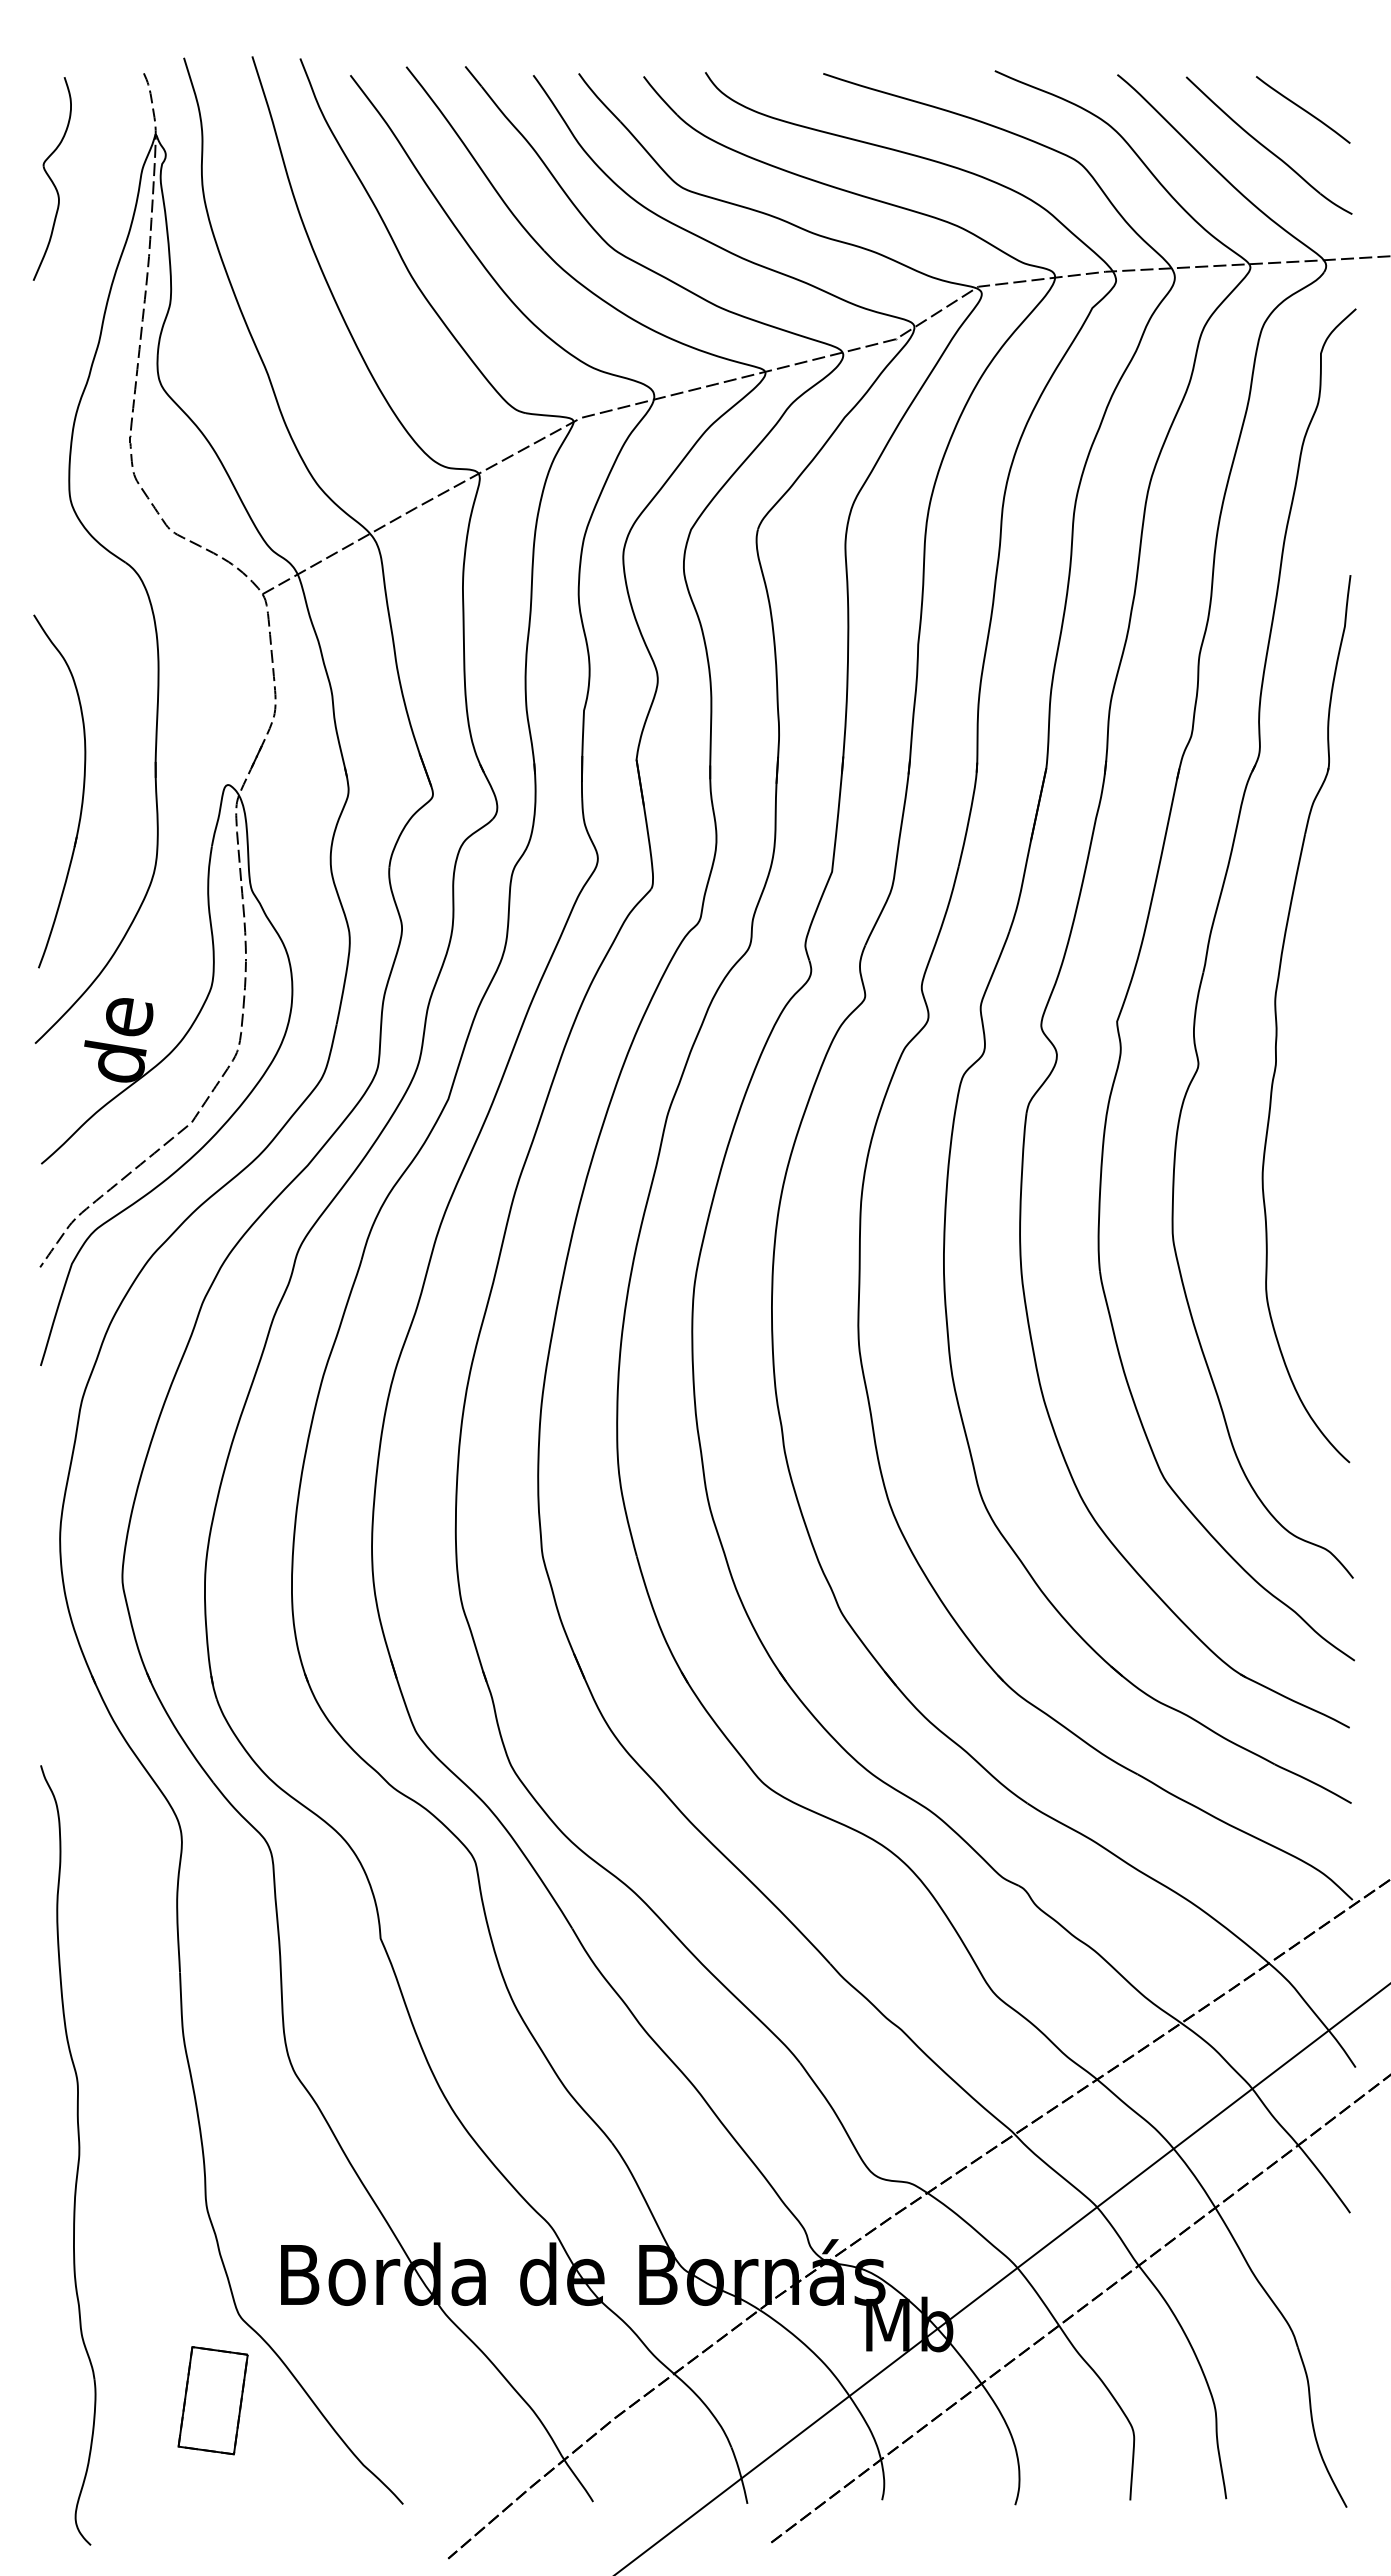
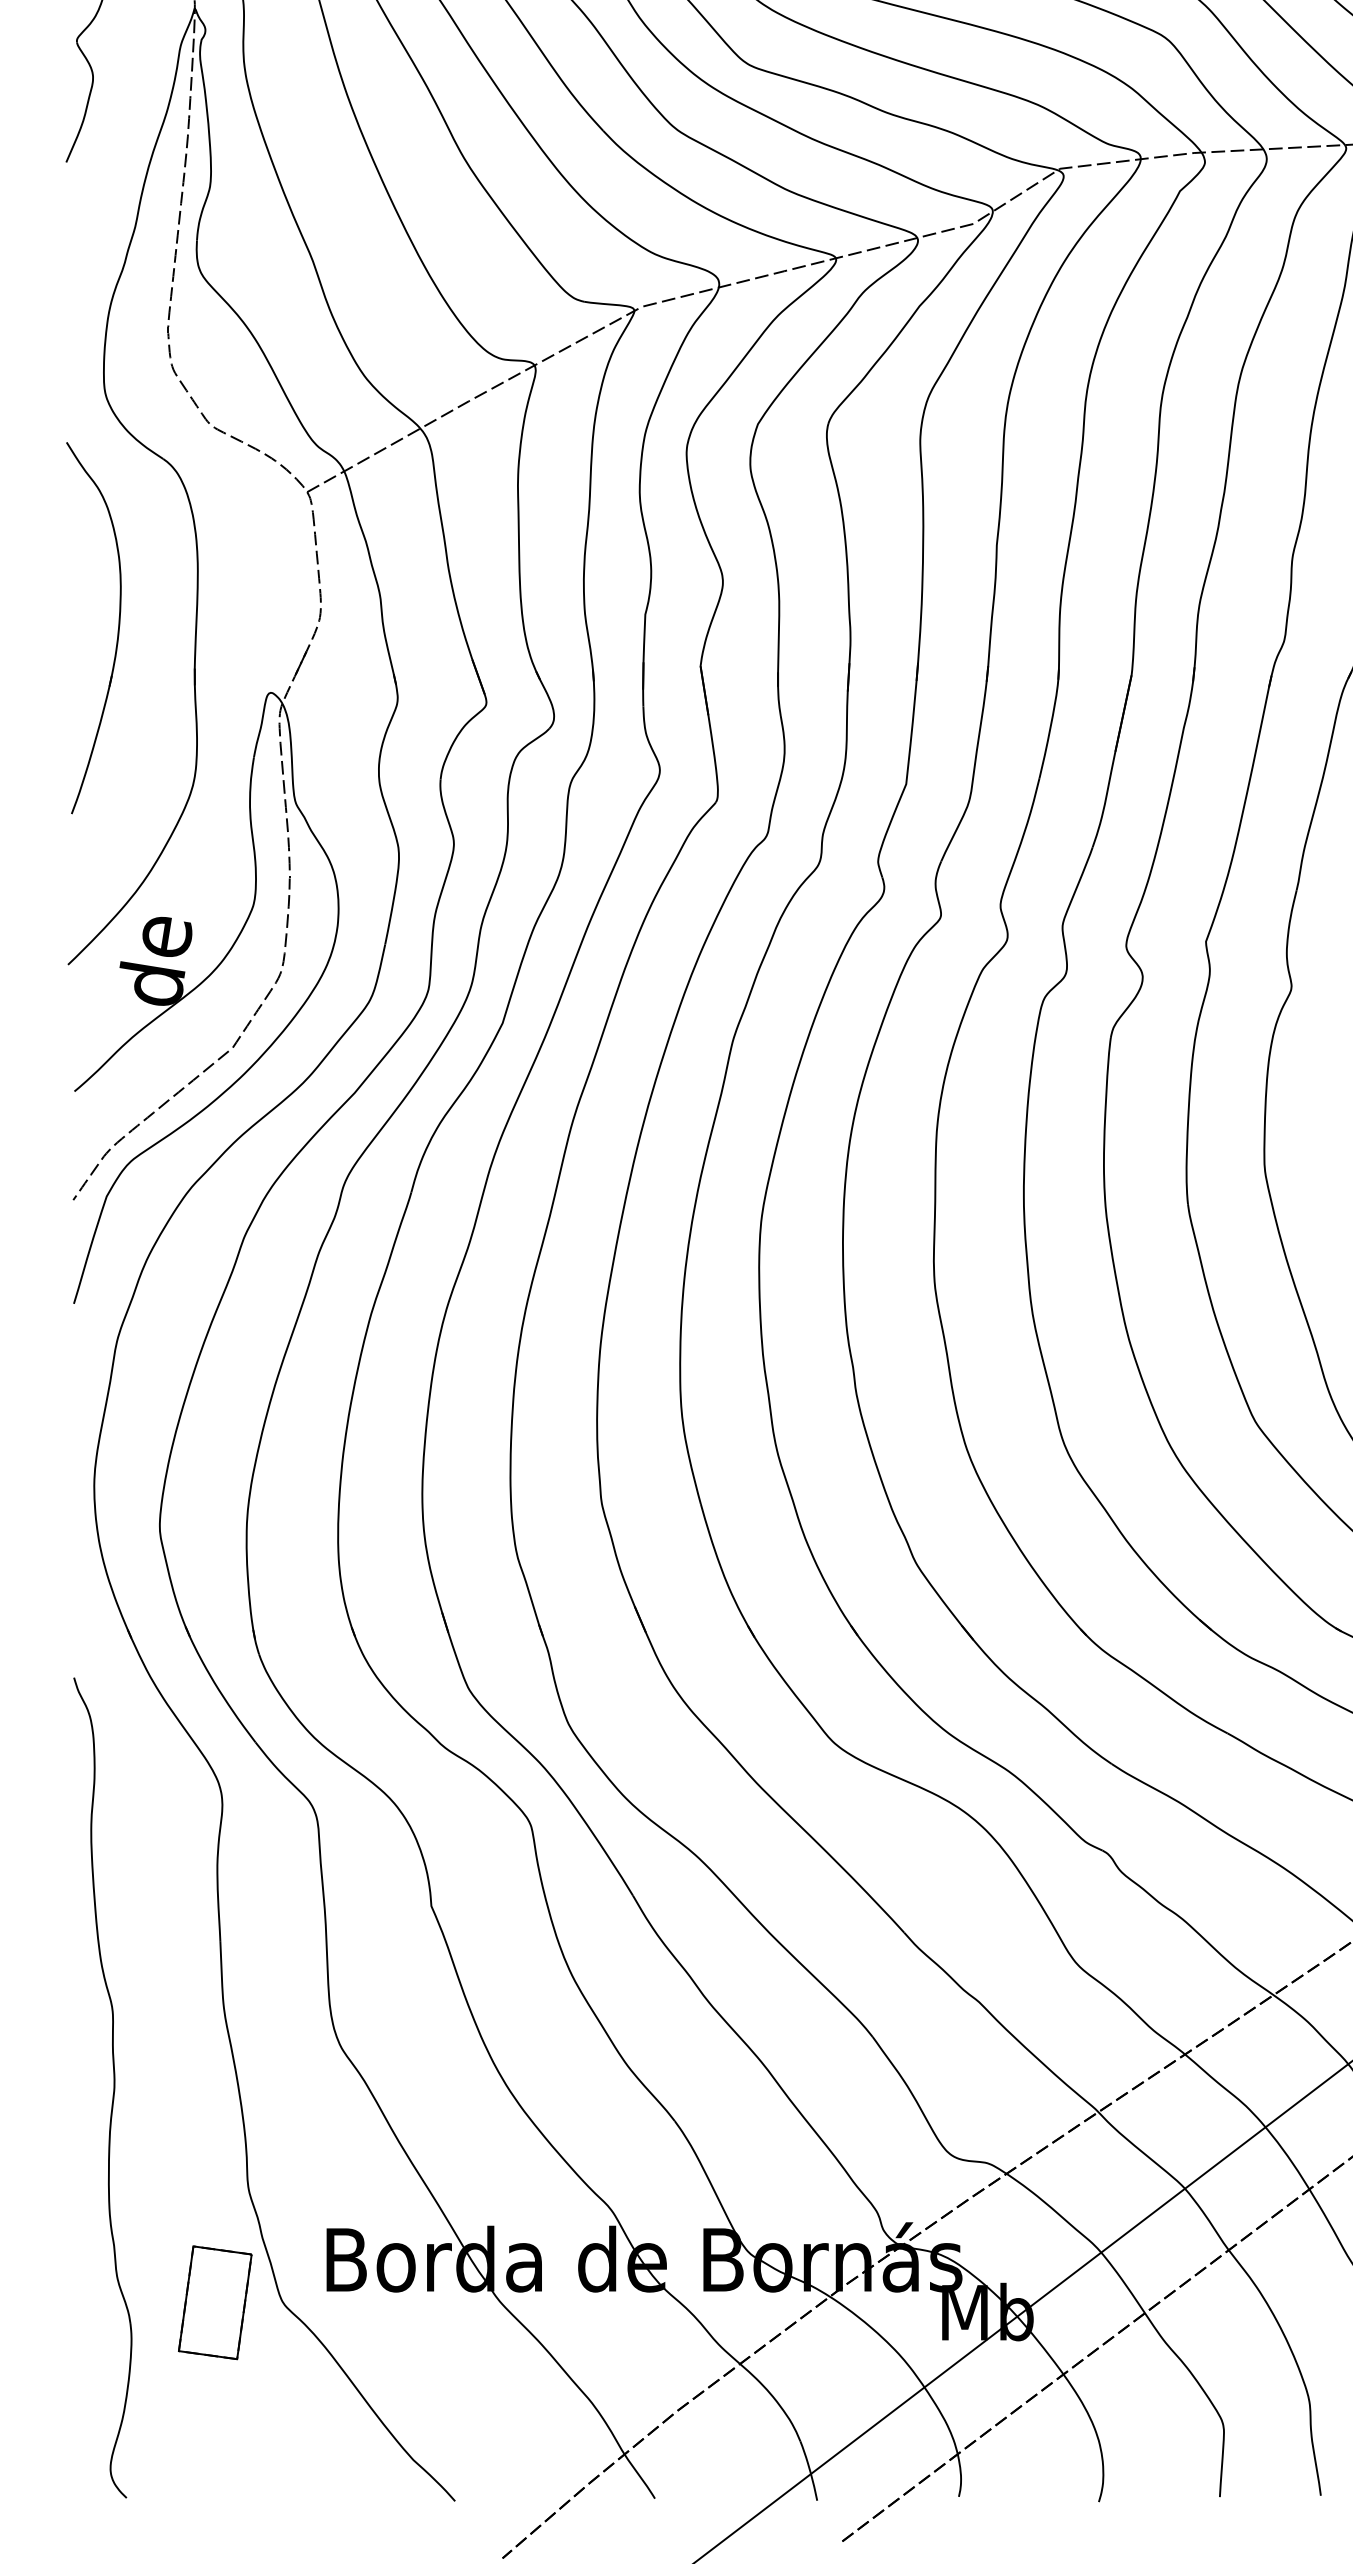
part: (82, 791) -> (117, 628), moved
part: (78, 2155) -> (113, 2088), moved
part: (212, 2400) -> (214, 2302), moved

